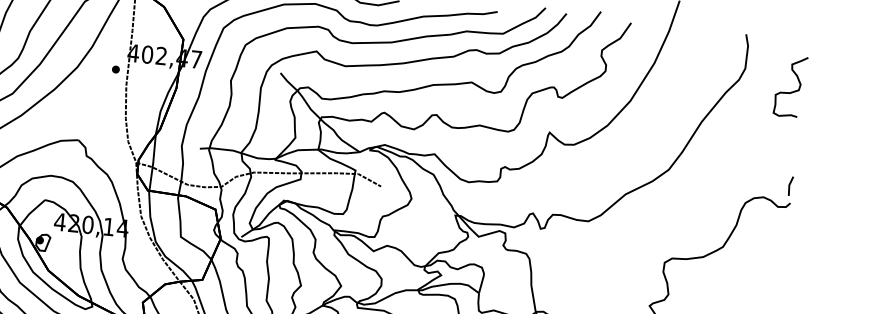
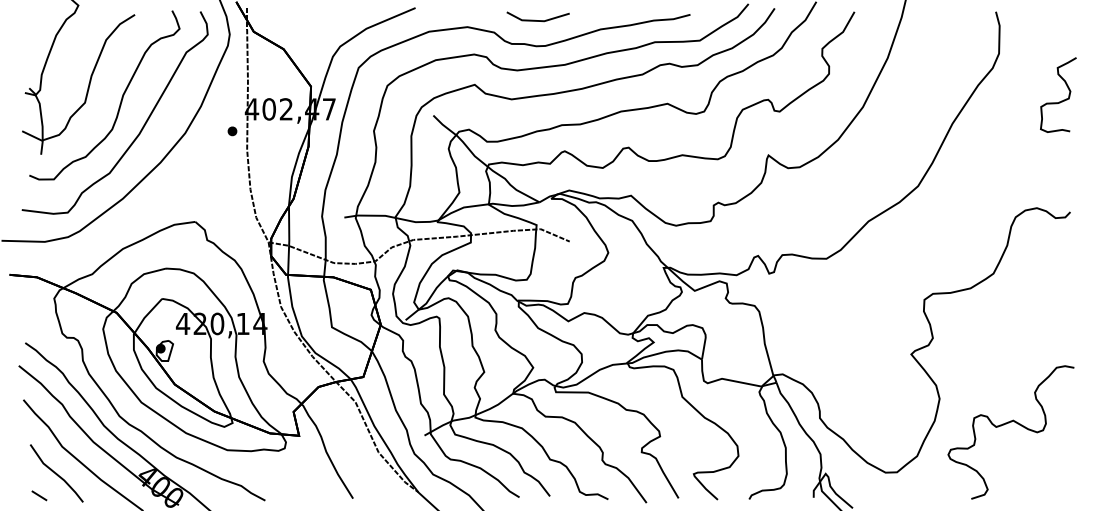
curve: (792, 91) -> (1061, 100), moved
line: (789, 186) -> (1067, 191), removed

